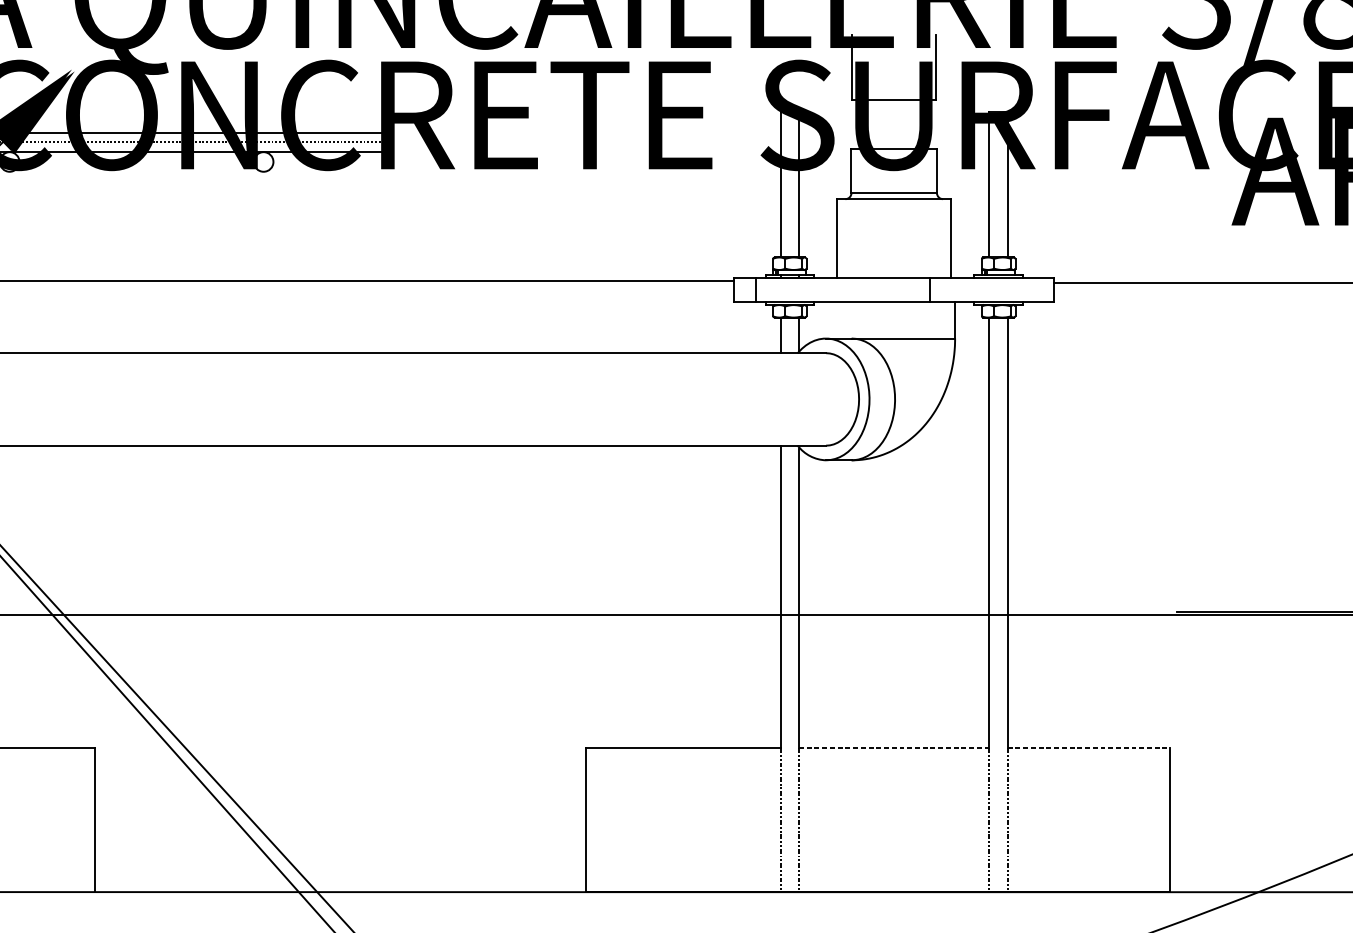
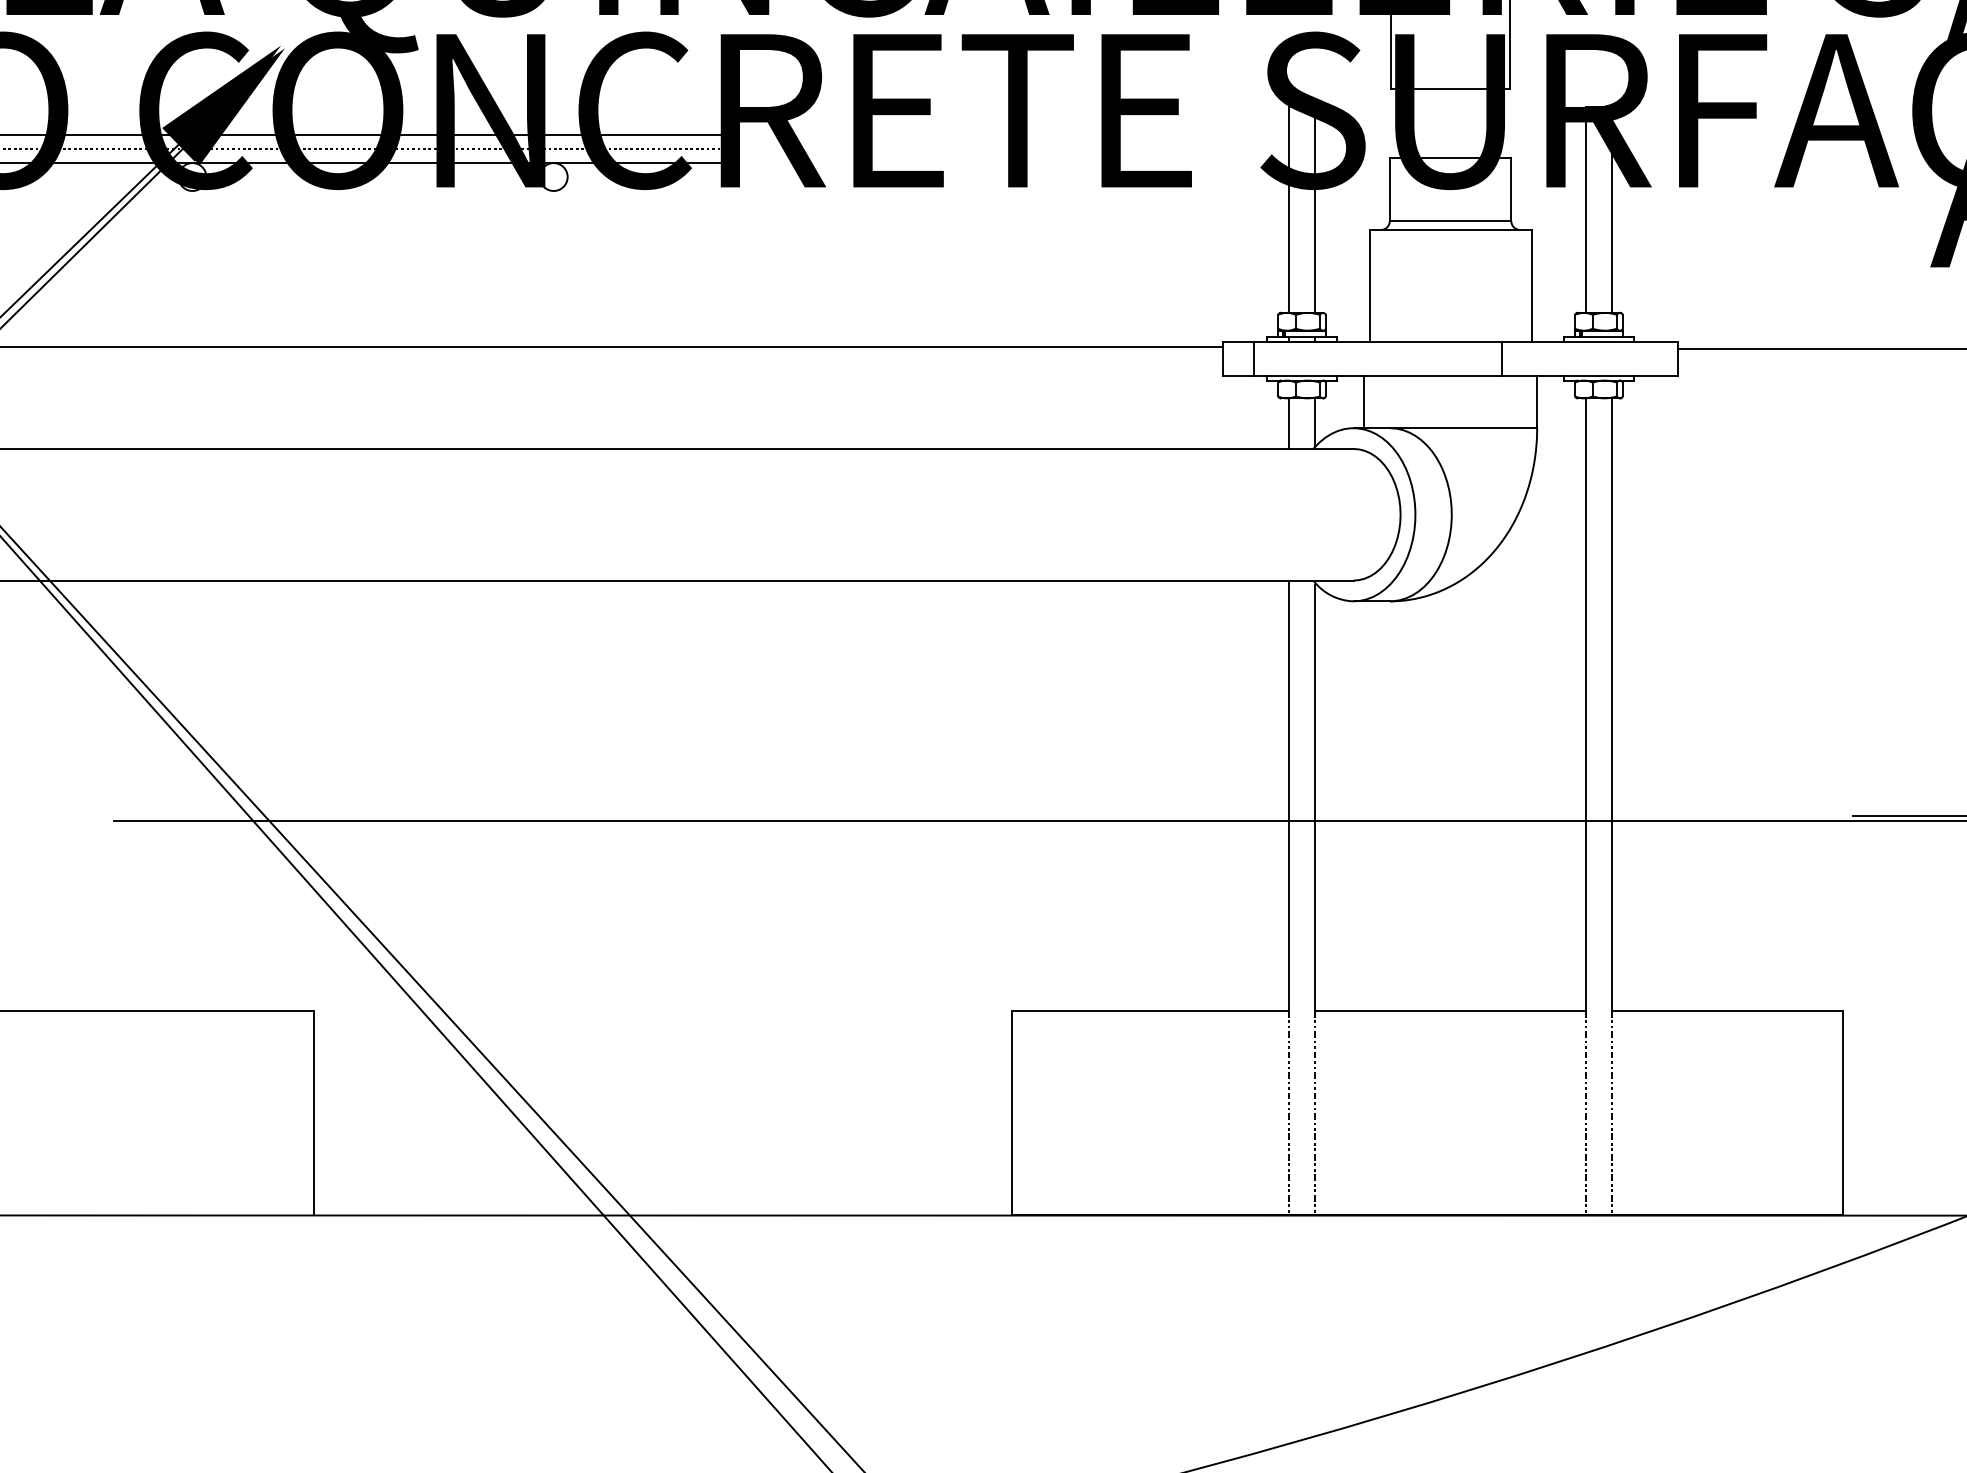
line: (833, 320) -> (1363, 402), added
line: (894, 747) -> (1451, 1010), dashed -> solid
line: (1088, 747) -> (1727, 1010), dashed -> solid

